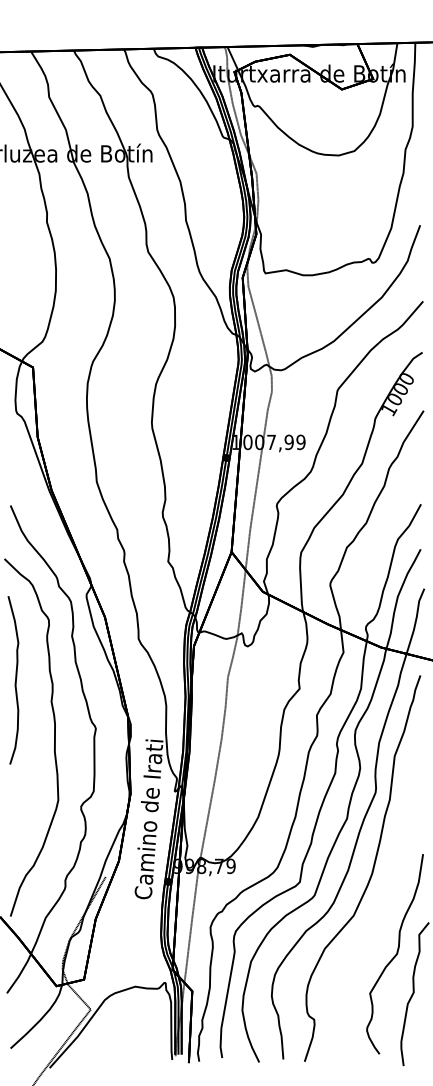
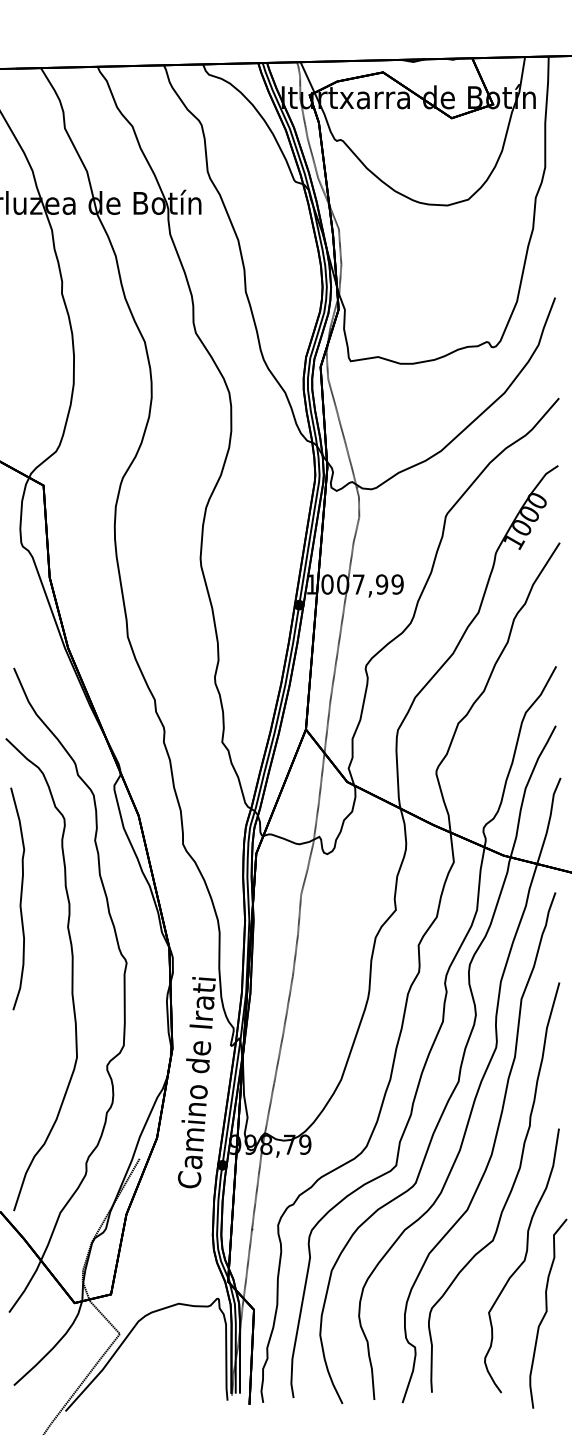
part: (384, 903) -> (508, 1194), added

